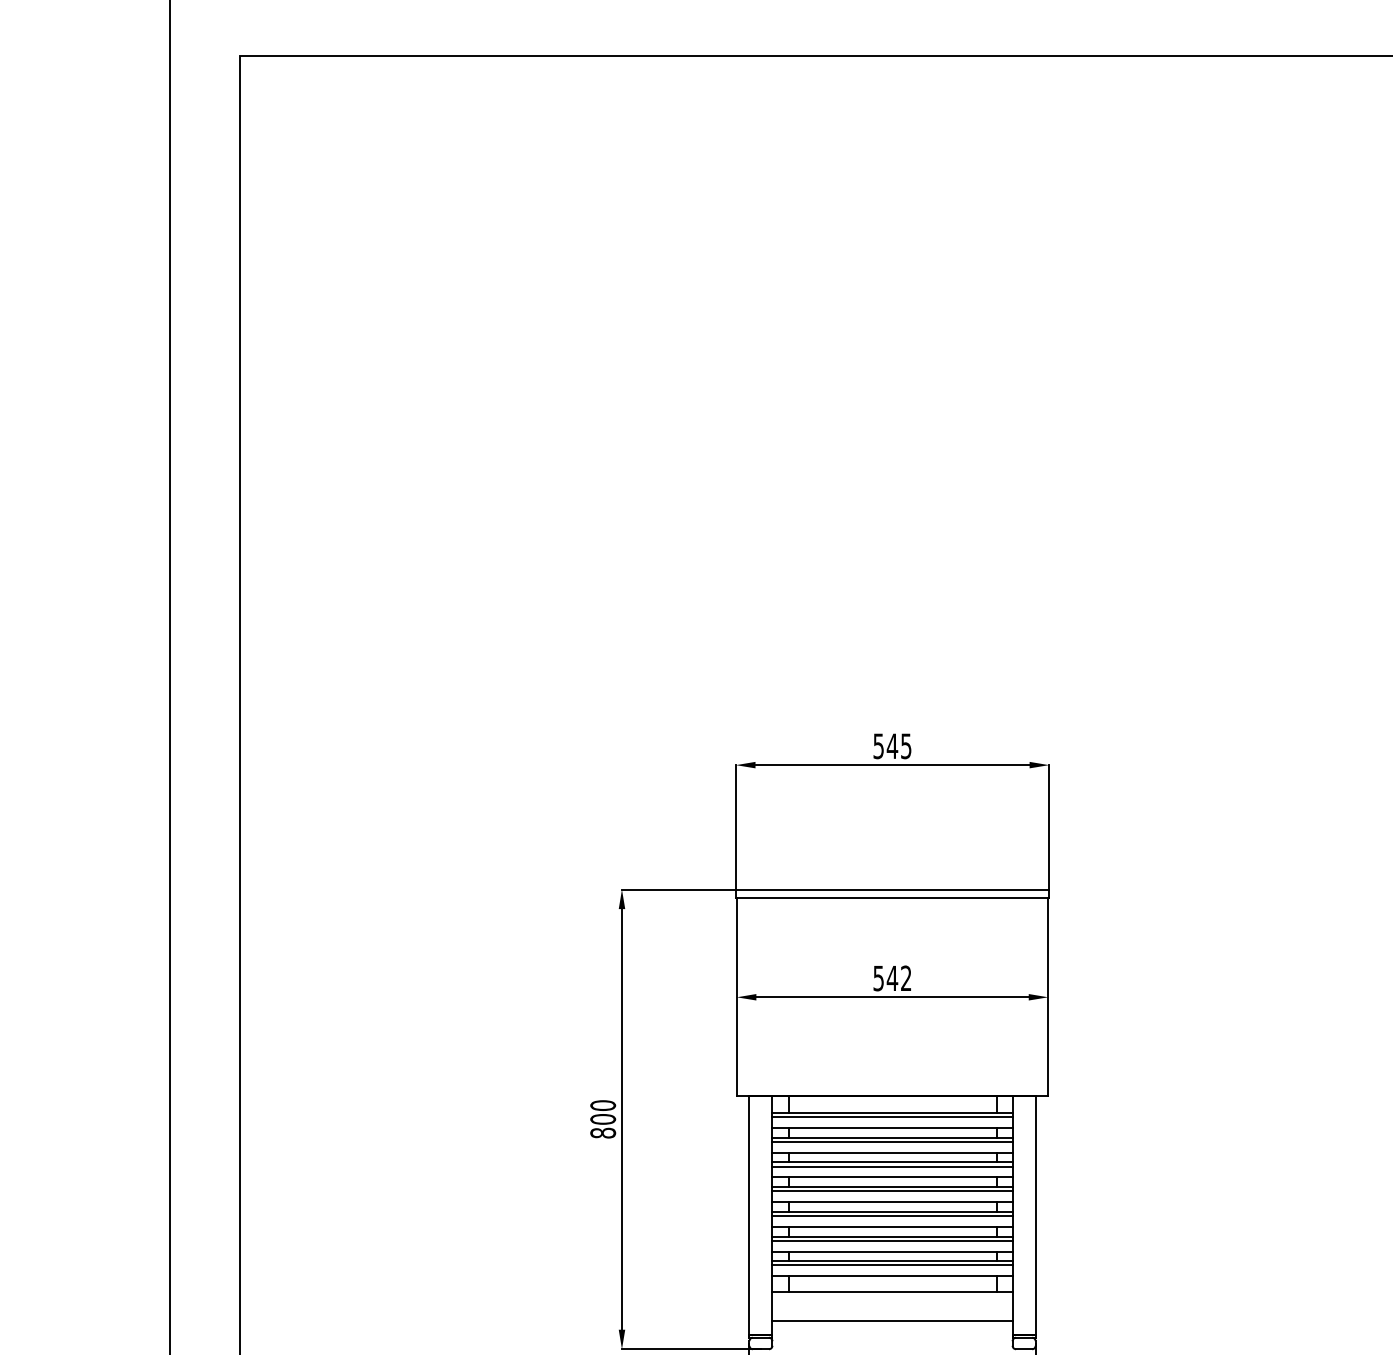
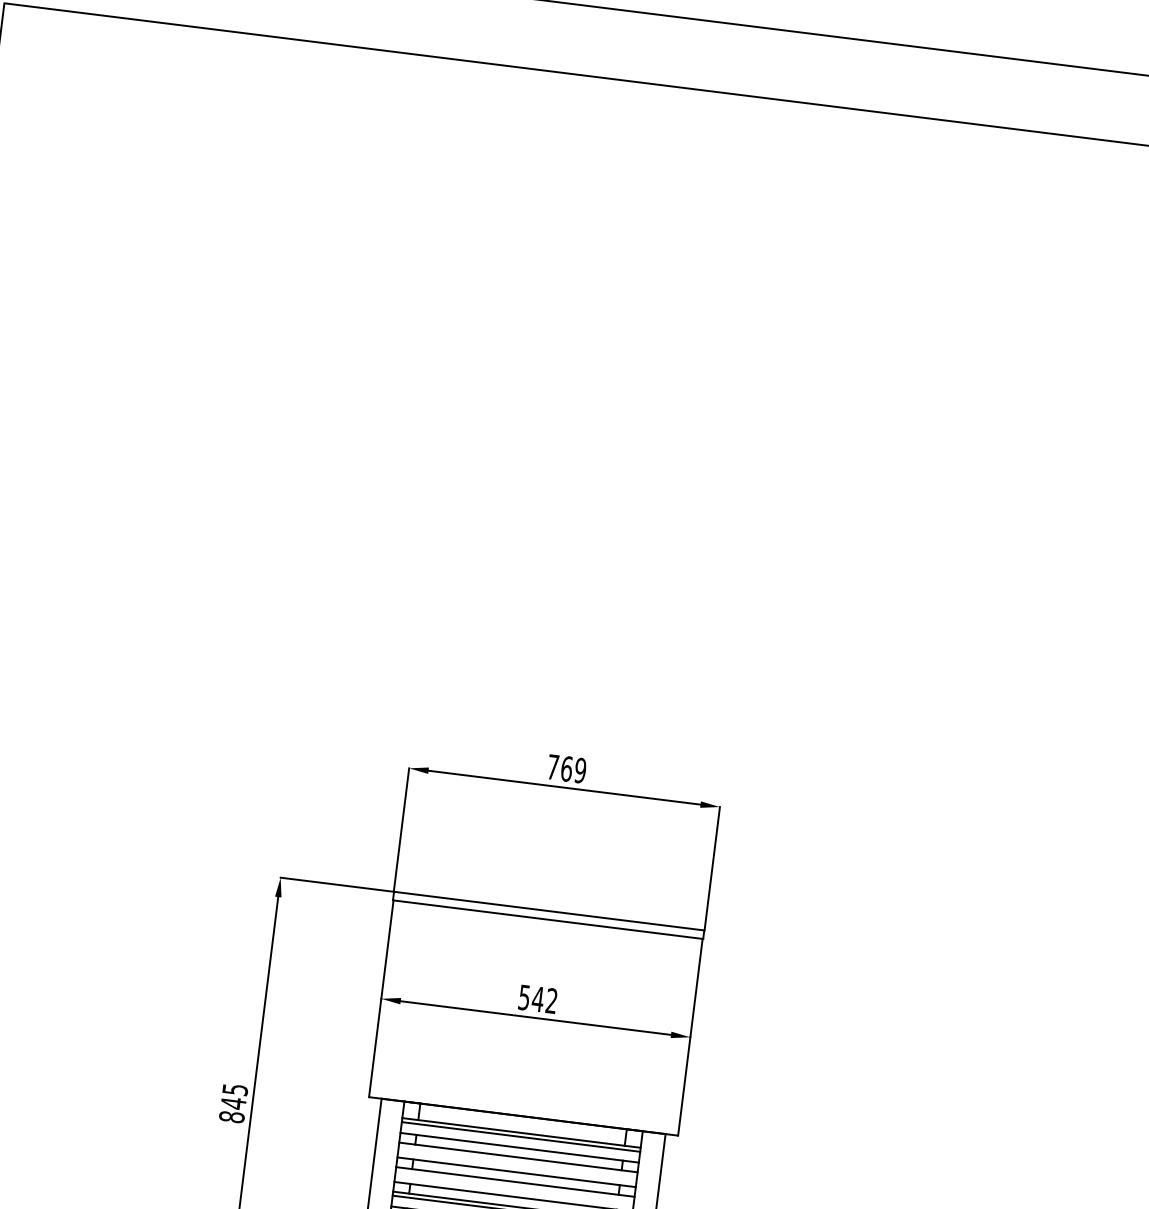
text: (892, 746) -> (566, 769), 545 -> 769
text: (603, 1112) -> (234, 1096), 800 -> 845
line: (892, 1141) -> (517, 1161), removed
line: (892, 1166) -> (514, 1185), removed

